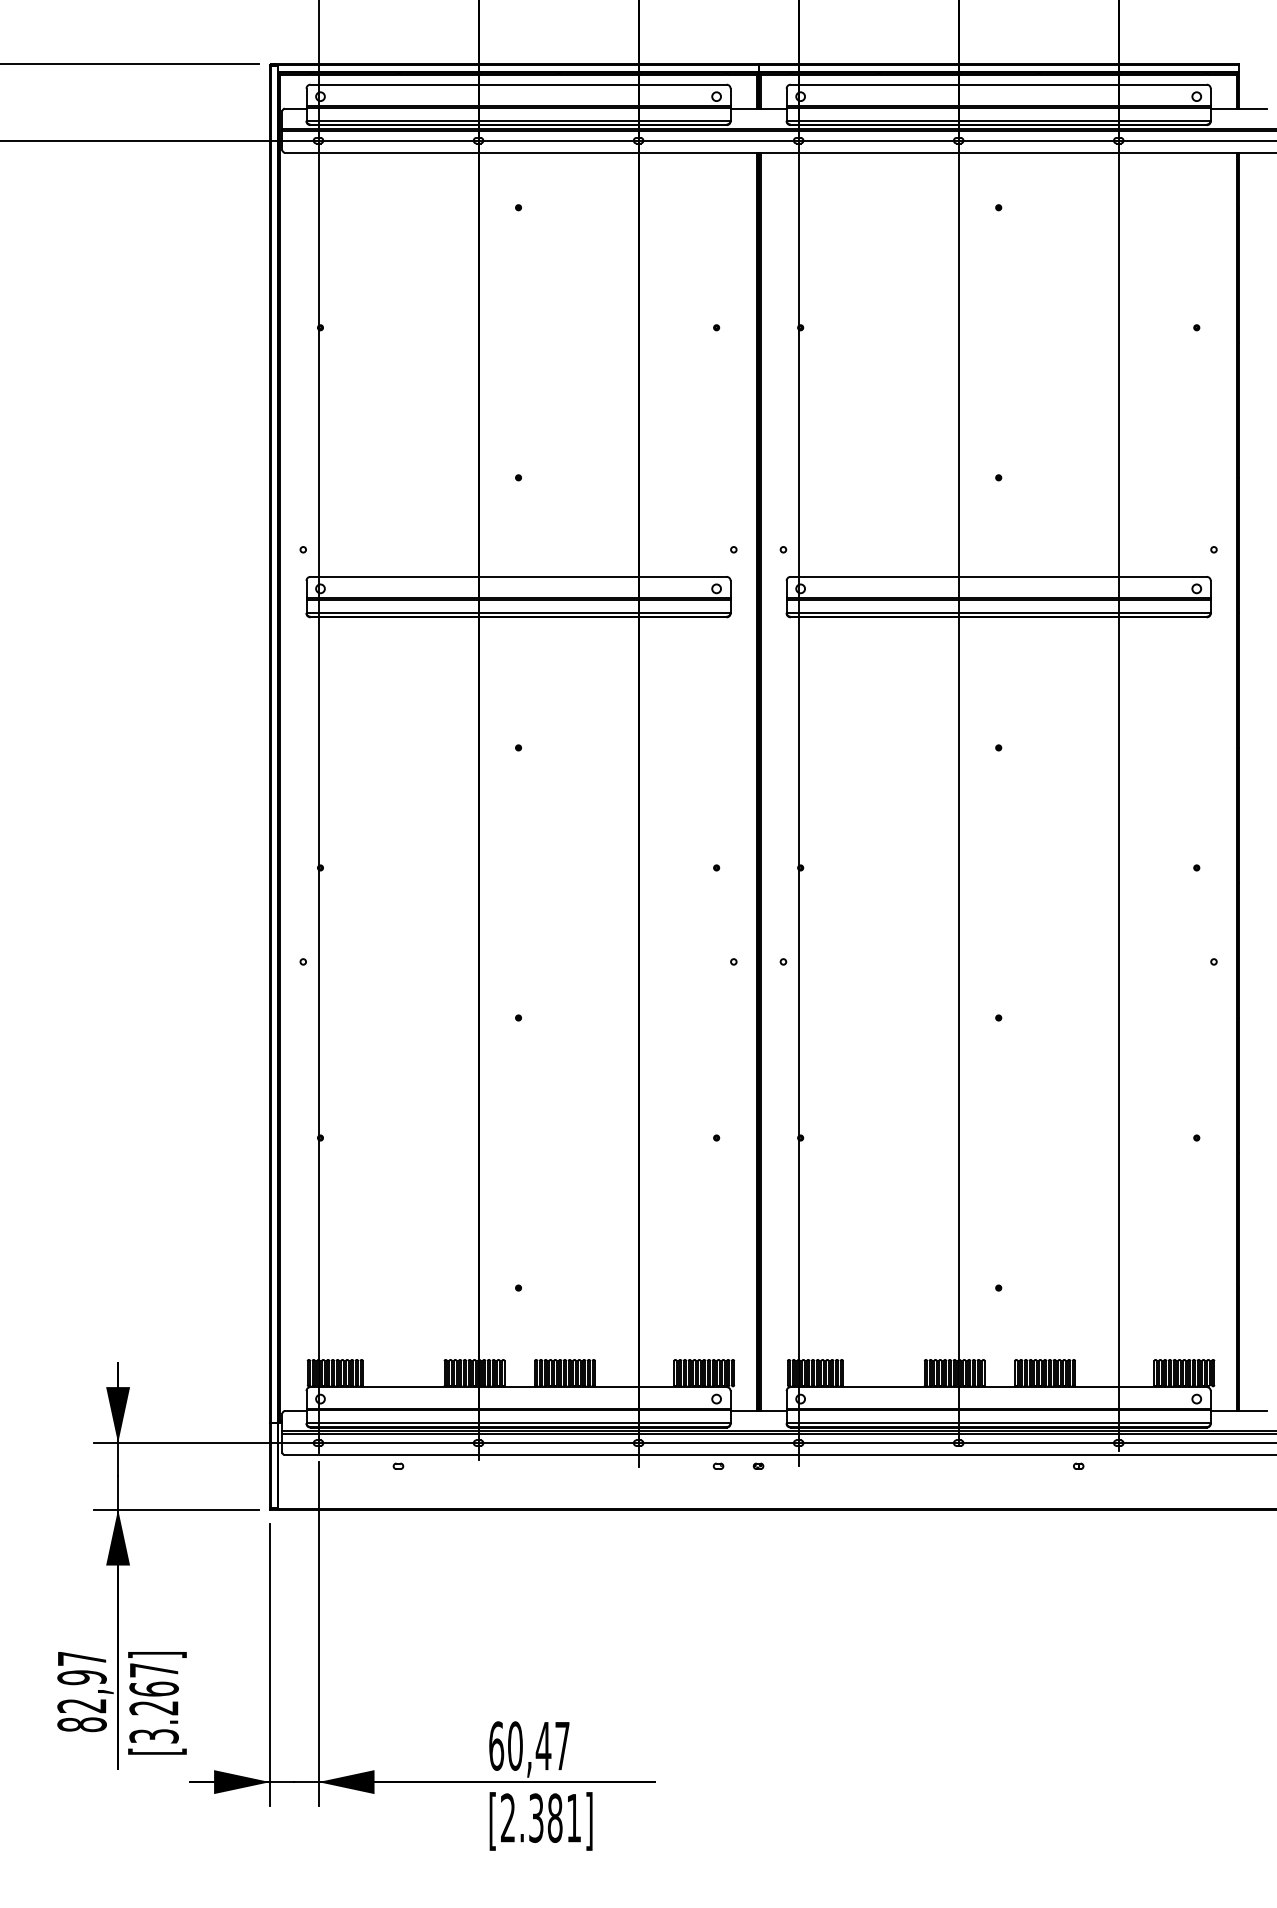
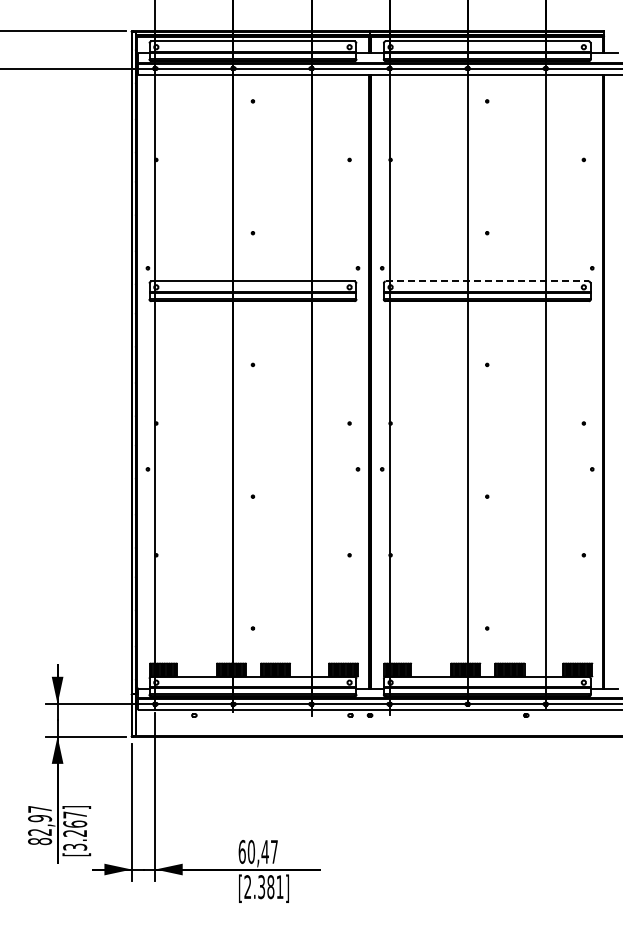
line: (999, 576) -> (487, 281), solid -> dashed

